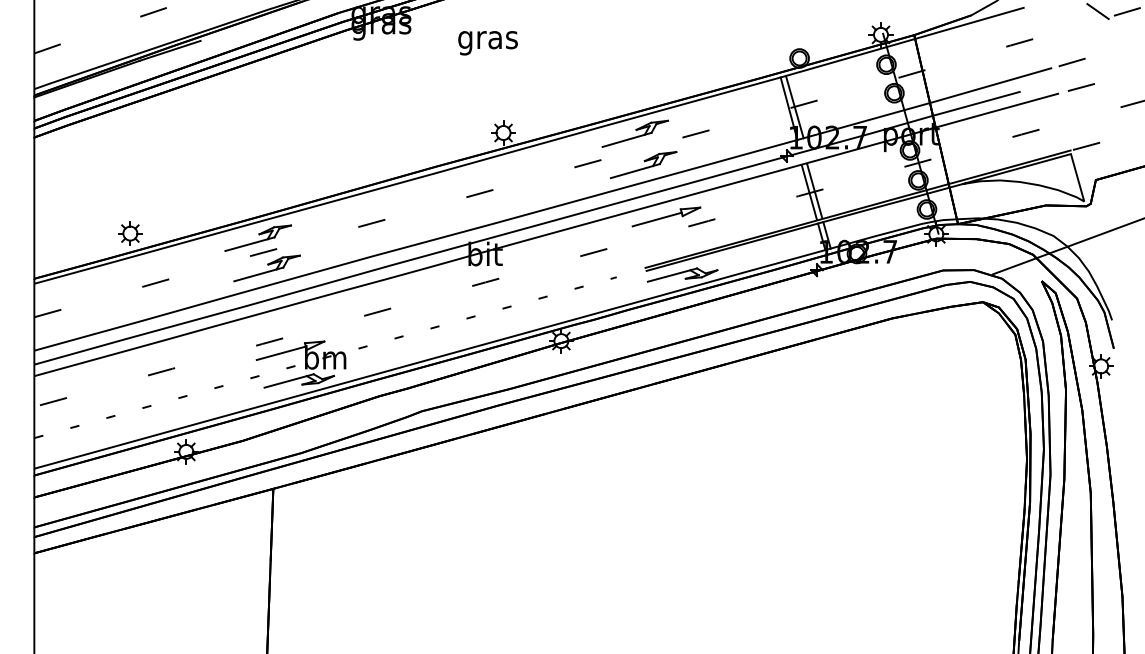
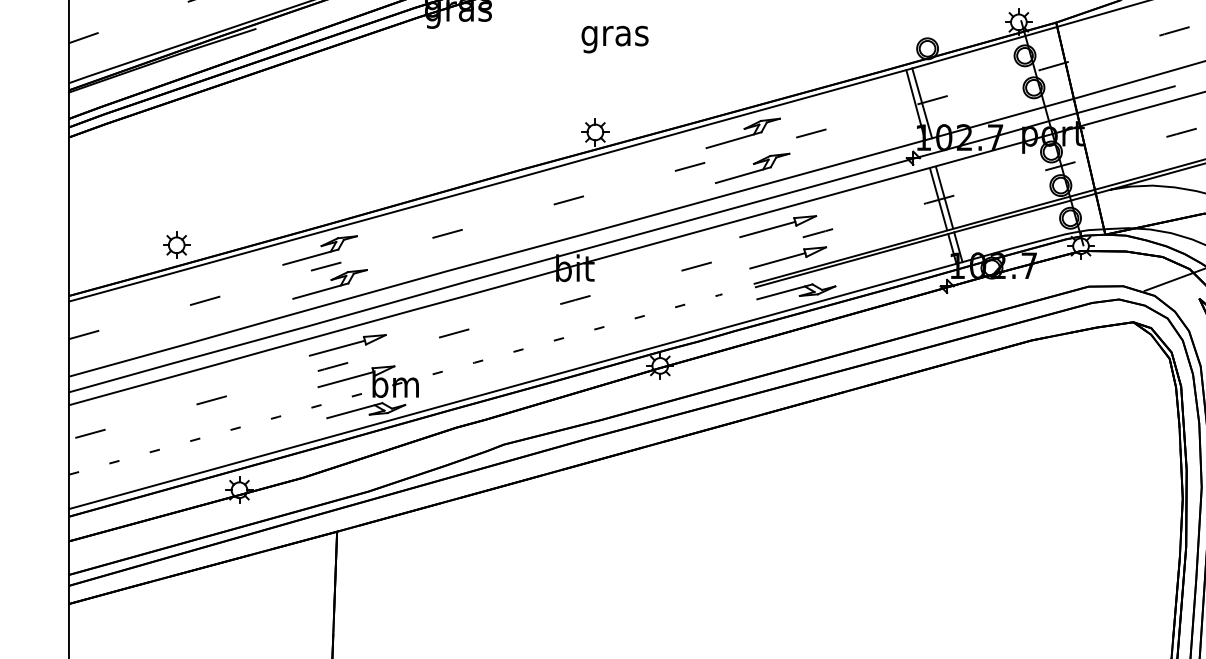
text: (487, 43) -> (614, 39), moved
part: (675, 244) -> (788, 257), added
part: (282, 322) -> (347, 345), added

